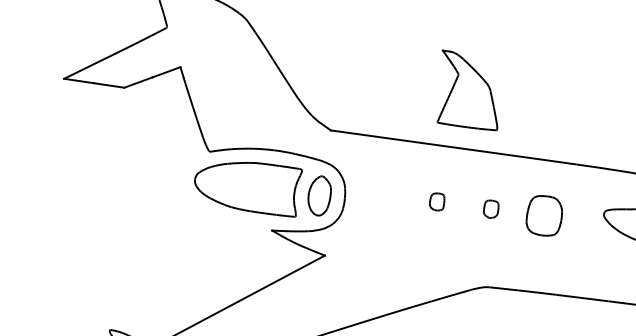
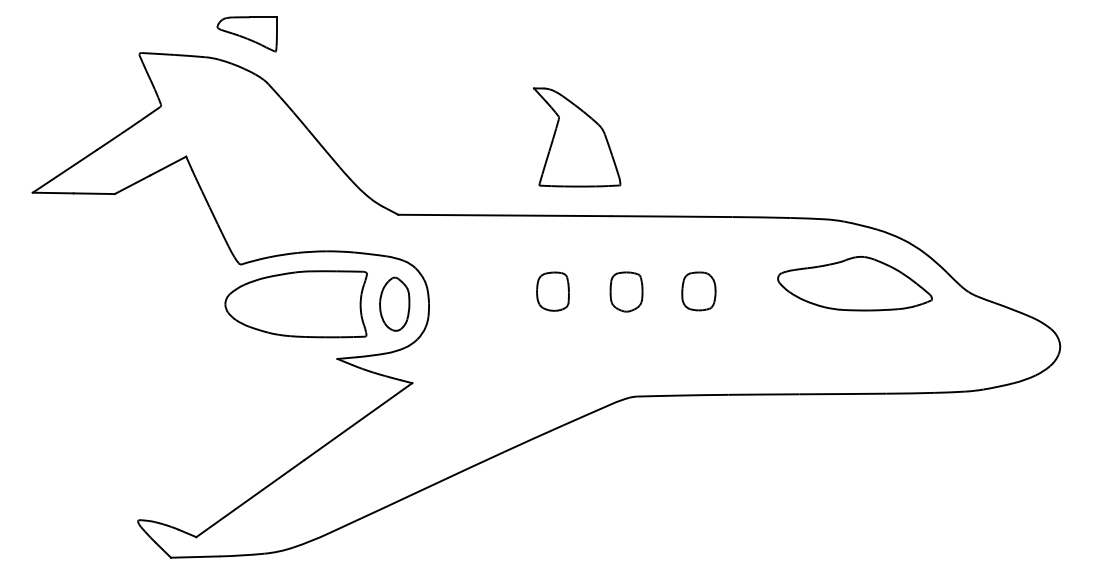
part: (436, 201) -> (552, 291), size x1.67
part: (491, 208) -> (626, 291), size x1.67
part: (544, 215) -> (698, 291), size x0.71

